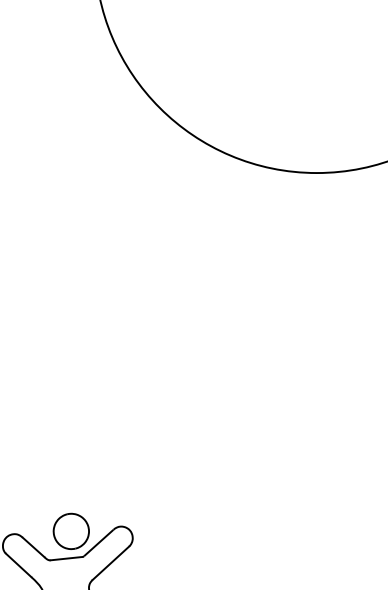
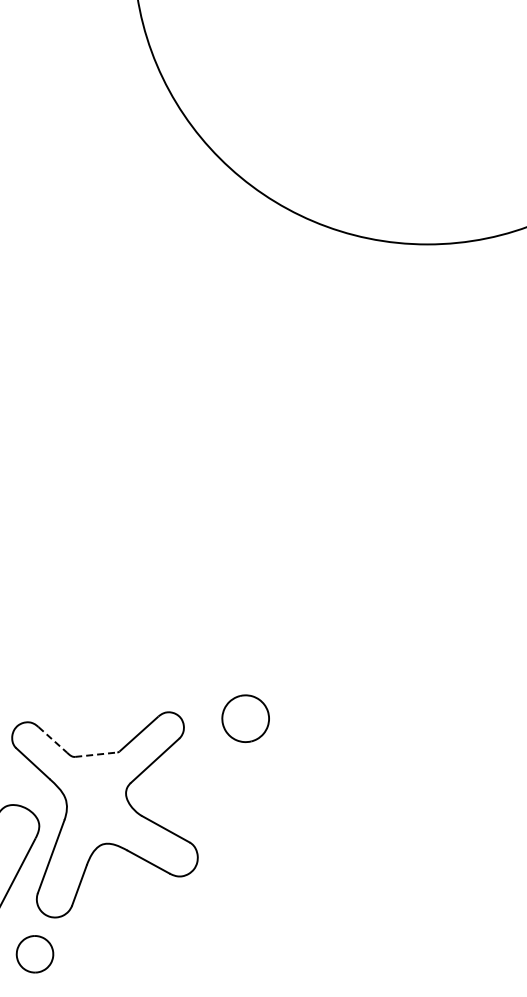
part: (71, 531) -> (245, 718), moved
line: (34, 547) -> (53, 740), solid -> dashed
line: (66, 558) -> (96, 754), solid -> dashed

